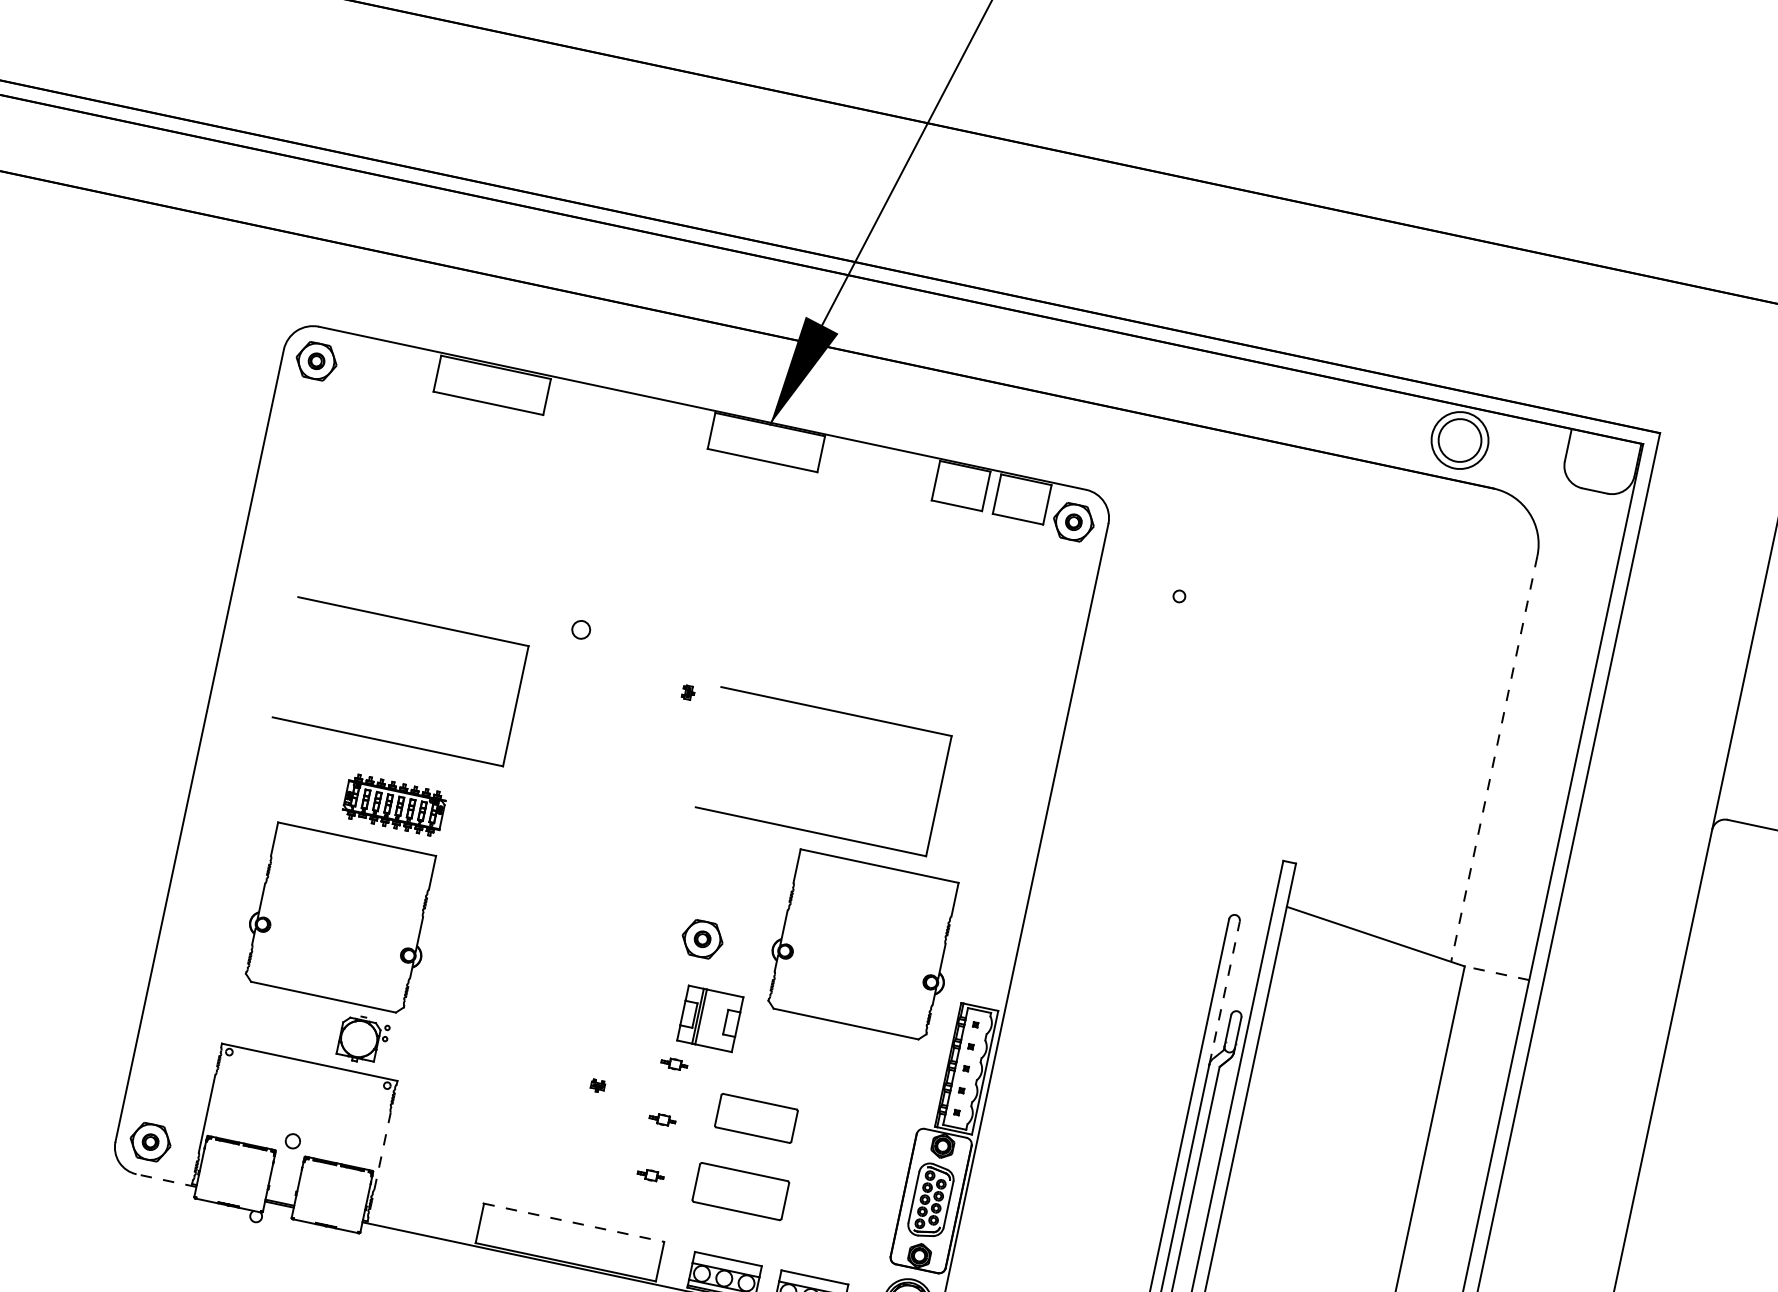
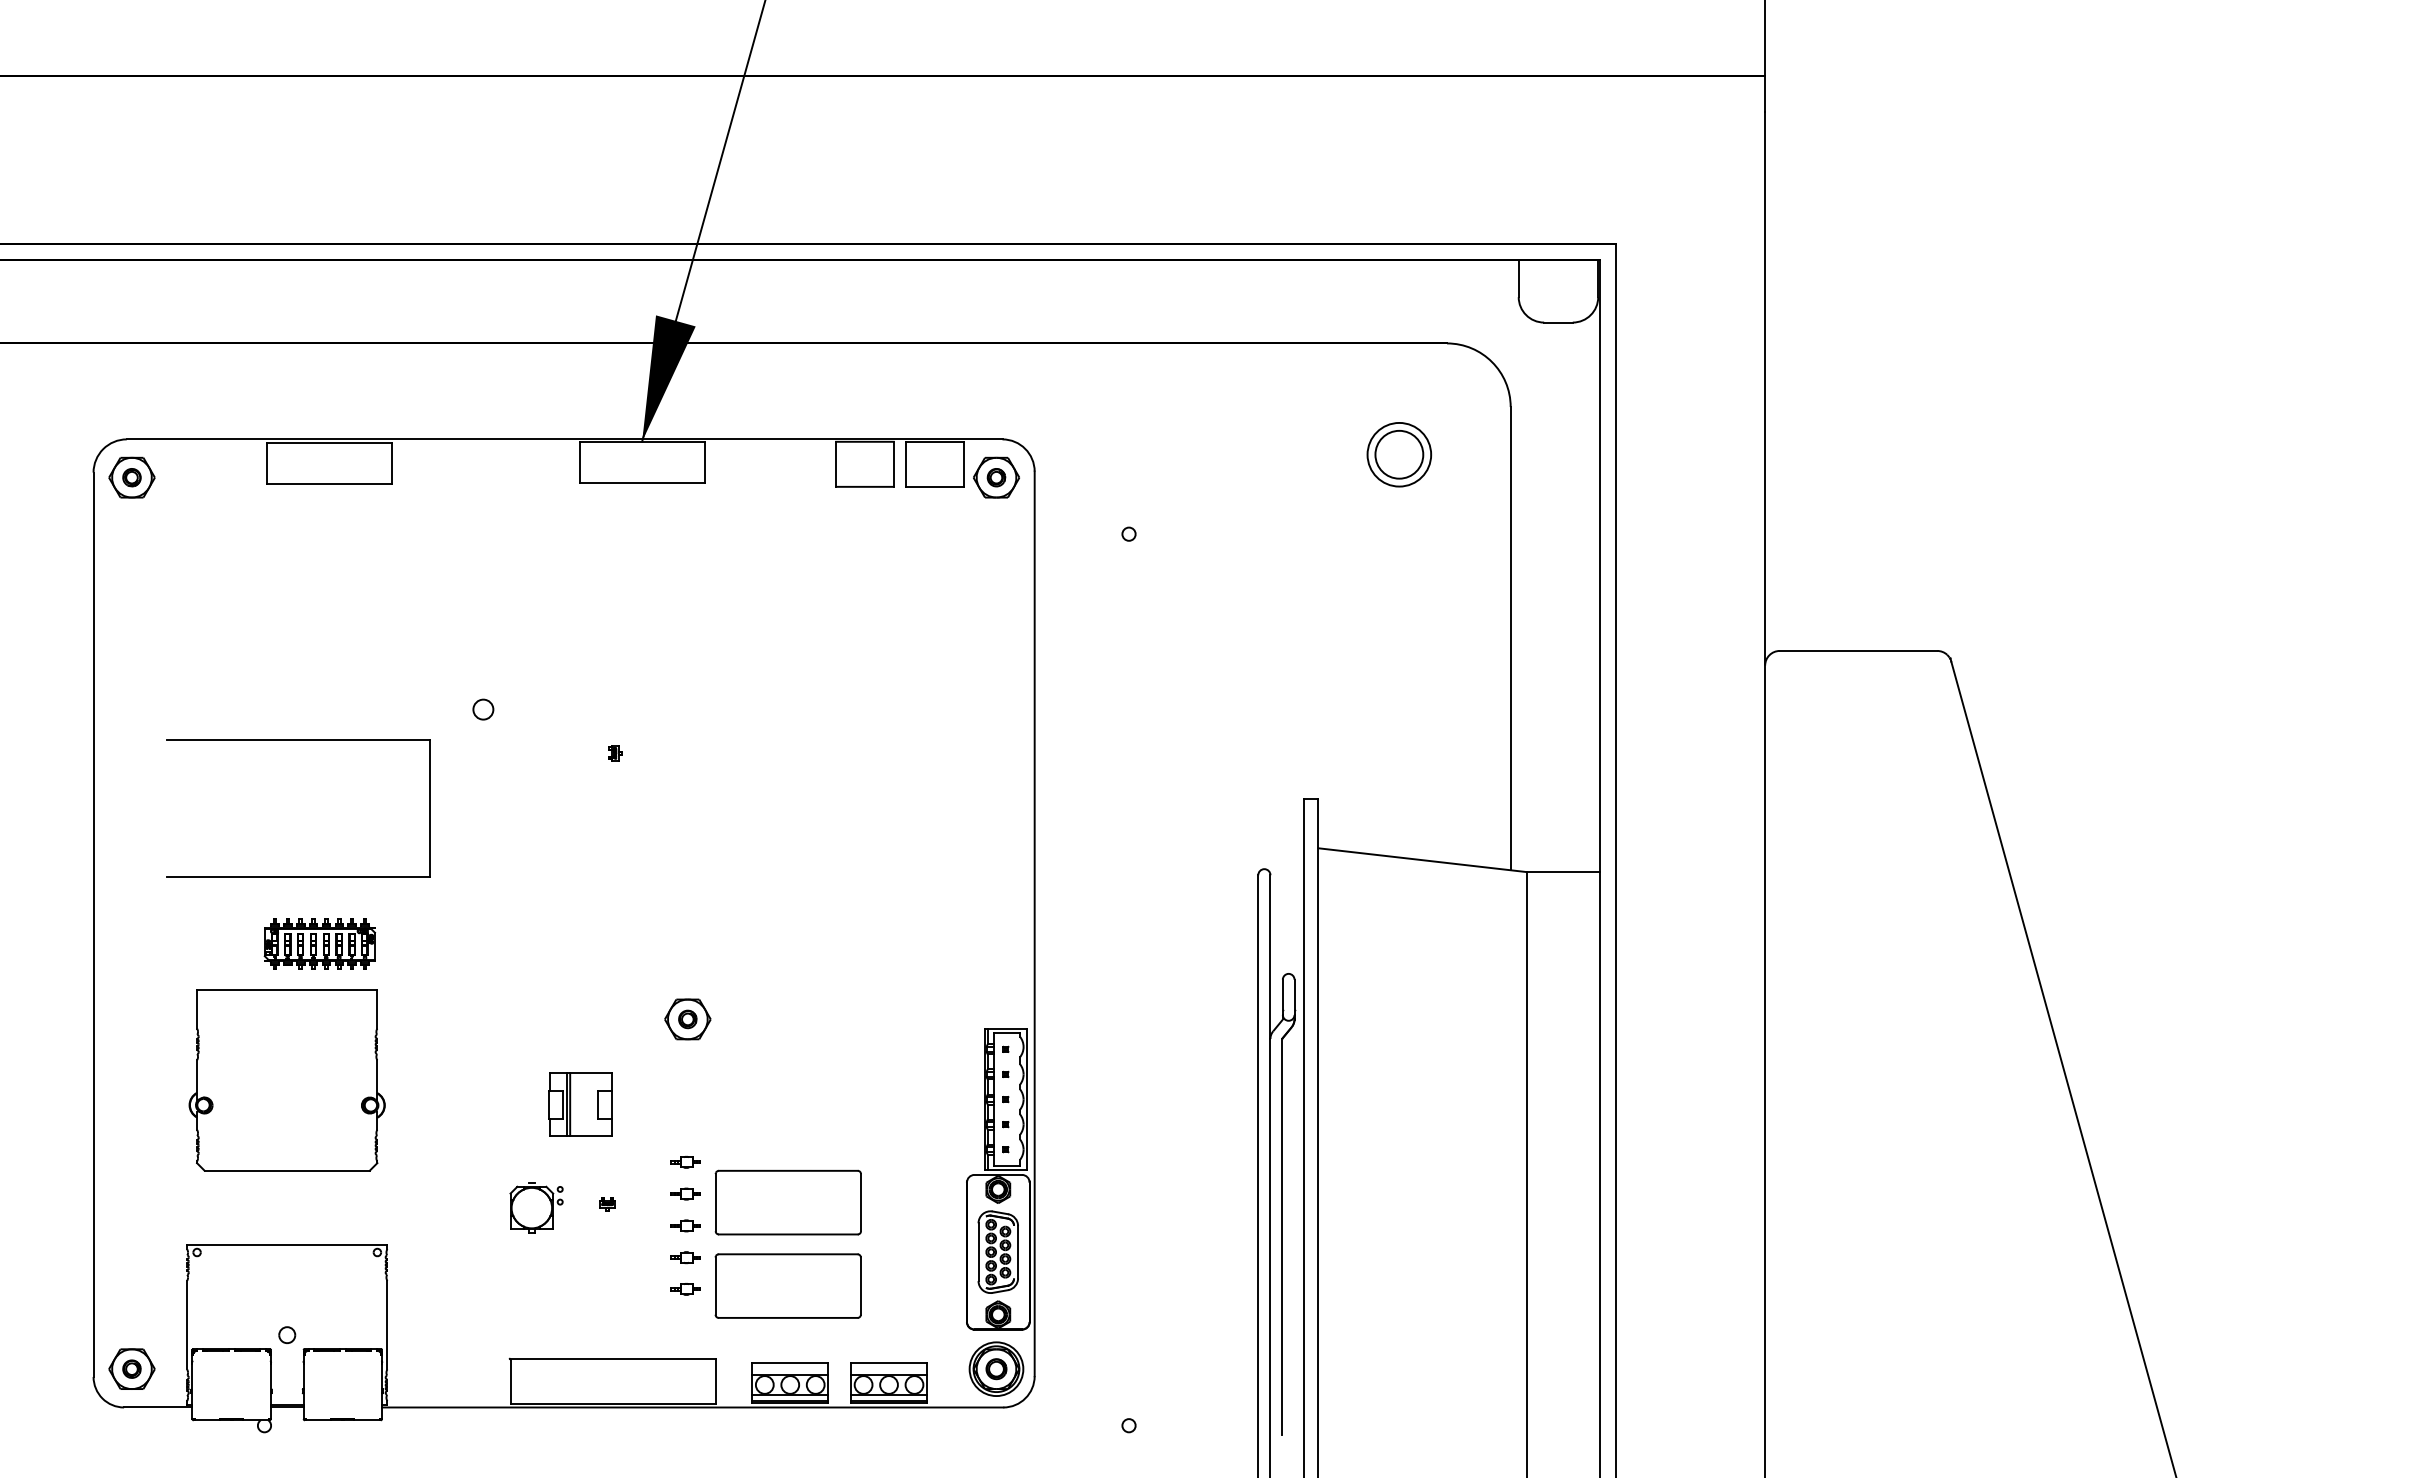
part: (1460, 440) -> (1399, 454), moved
part: (836, 712) -> (781, 740), removed
line: (1494, 758) -> (1510, 638), dashed -> solid
part: (862, 944) -> (863, 988), removed
line: (1496, 973) -> (1563, 872), dashed -> solid
line: (1224, 993) -> (1270, 957), dashed -> solid
part: (710, 1018) -> (580, 1104), moved
part: (363, 1039) -> (536, 1207), moved
part: (668, 1091) -> (685, 1193), added
part: (755, 1118) -> (787, 1202), size x1.67
part: (656, 1147) -> (685, 1257), added
line: (382, 1150) -> (387, 1324), dashed -> solid
line: (165, 1180) -> (157, 1407), dashed -> solid
part: (740, 1190) -> (787, 1285), size x1.43
line: (574, 1222) -> (613, 1358), dashed -> solid

